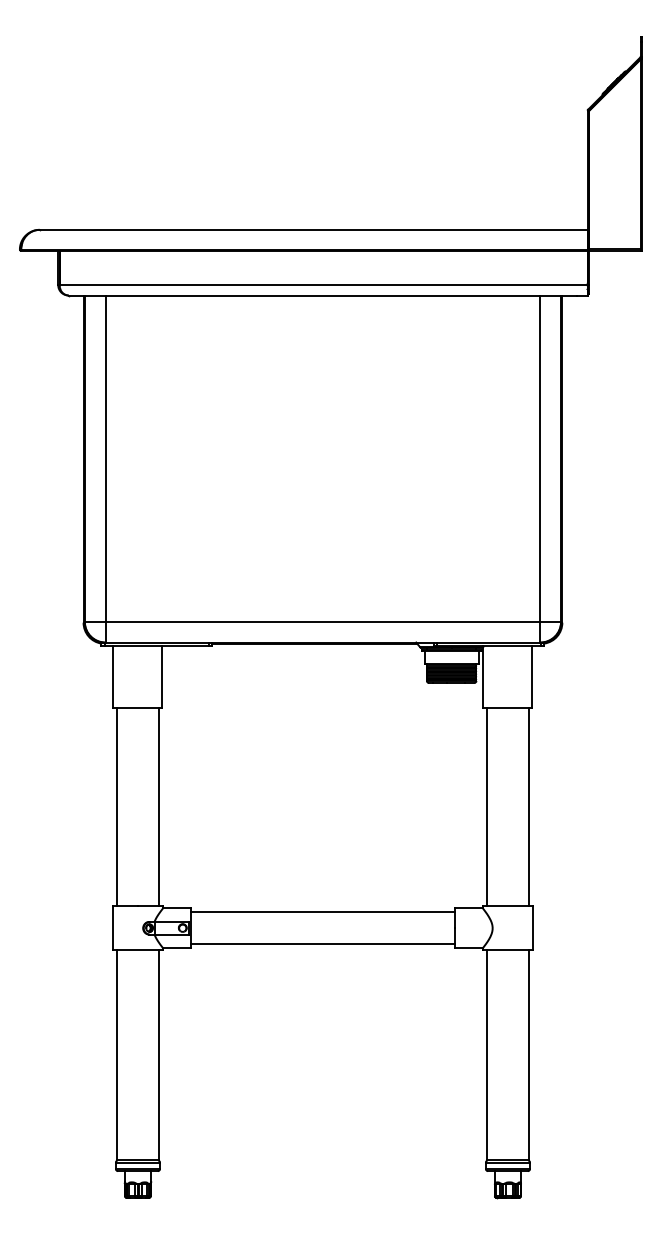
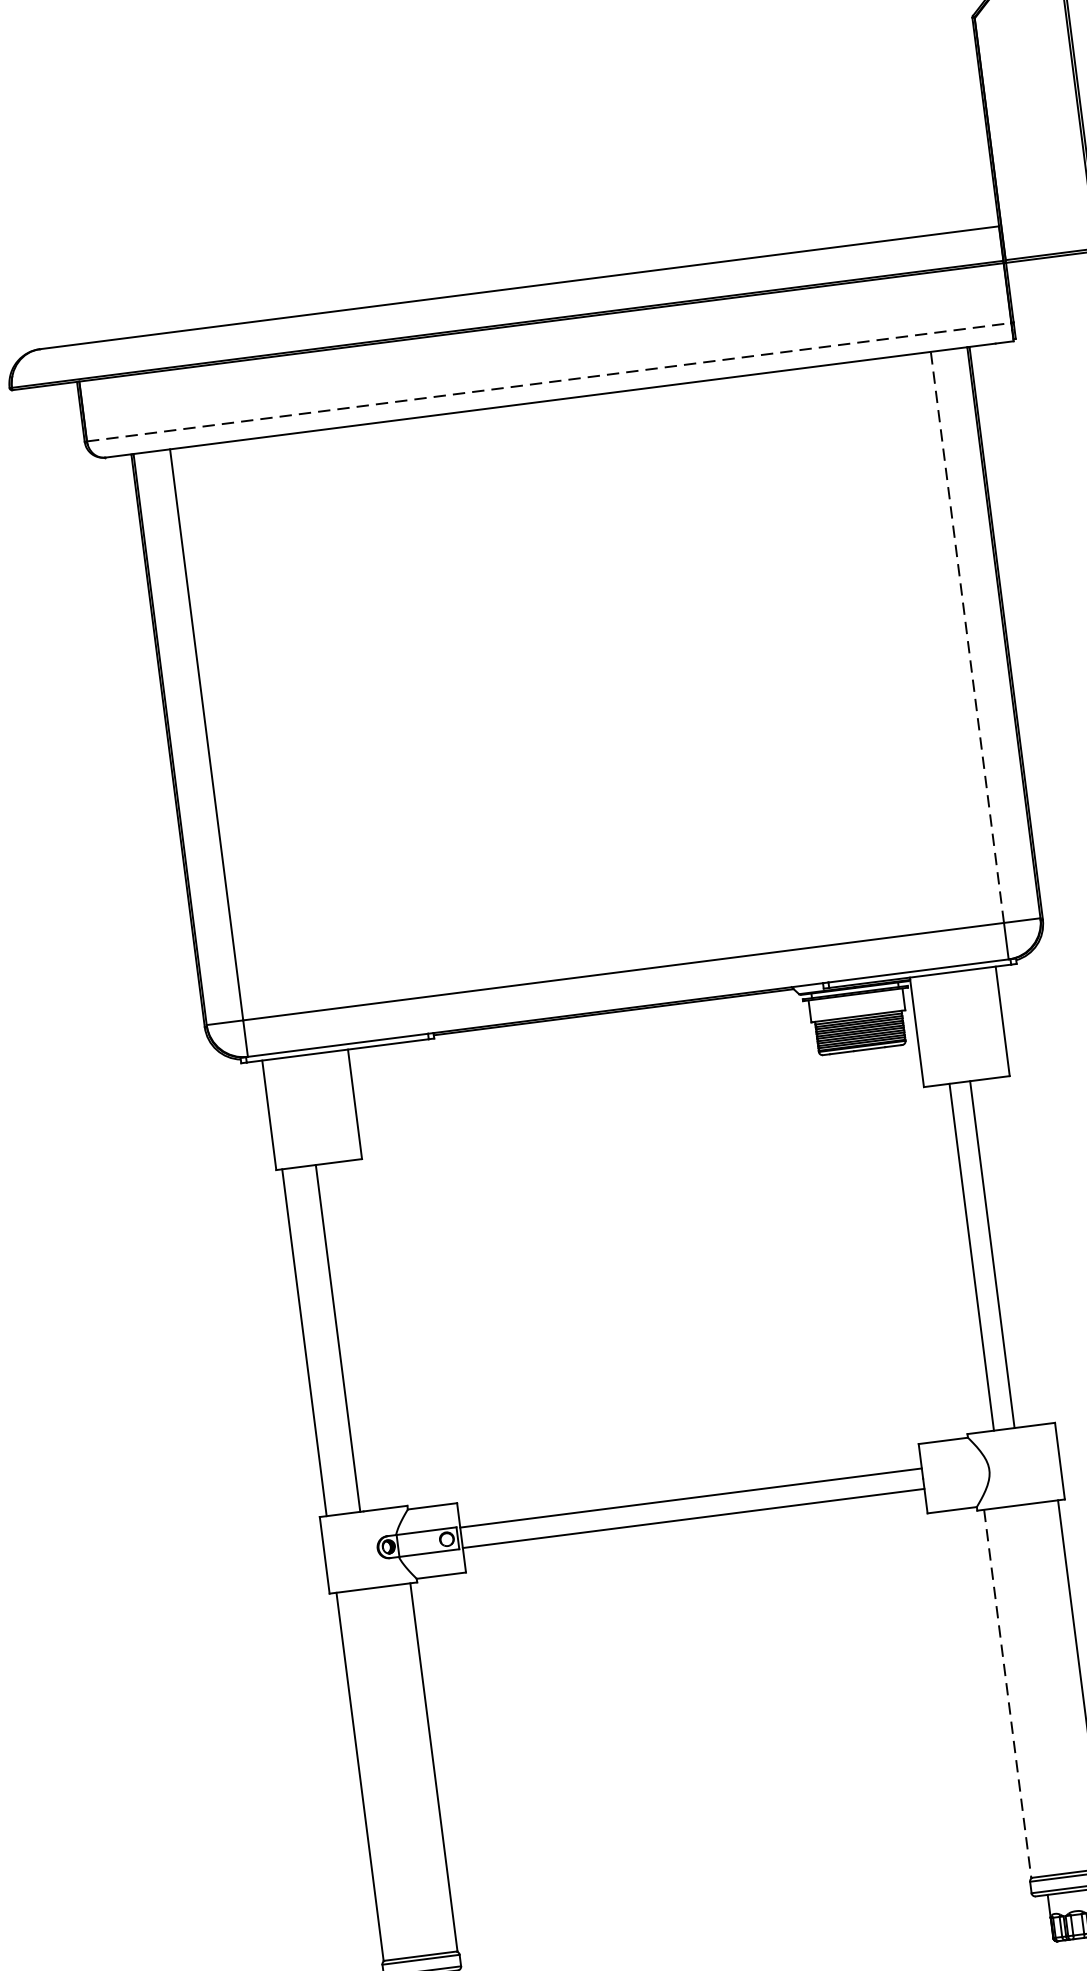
line: (324, 285) -> (550, 382), solid -> dashed
line: (540, 458) -> (967, 637), solid -> dashed
line: (159, 807) -> (338, 1338), moved
line: (486, 807) -> (991, 1255), moved
line: (529, 807) -> (972, 1257), moved
line: (322, 912) -> (692, 1519), moved
line: (322, 944) -> (690, 1498), moved
line: (486, 1055) -> (1007, 1694), solid -> dashed

